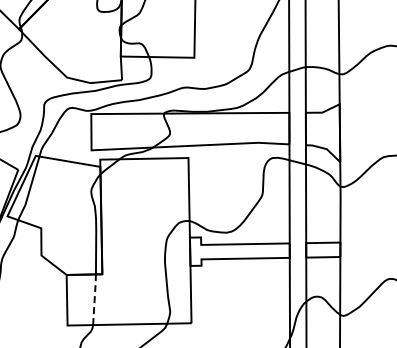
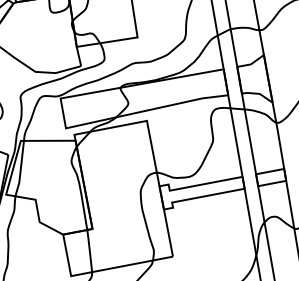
line: (94, 299) -> (89, 250), dashed -> solid

